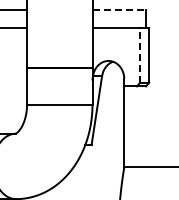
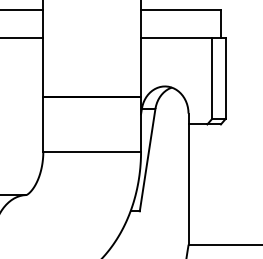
line: (119, 10) -> (181, 11), dashed -> solid
line: (140, 55) -> (212, 78), dashed -> solid

